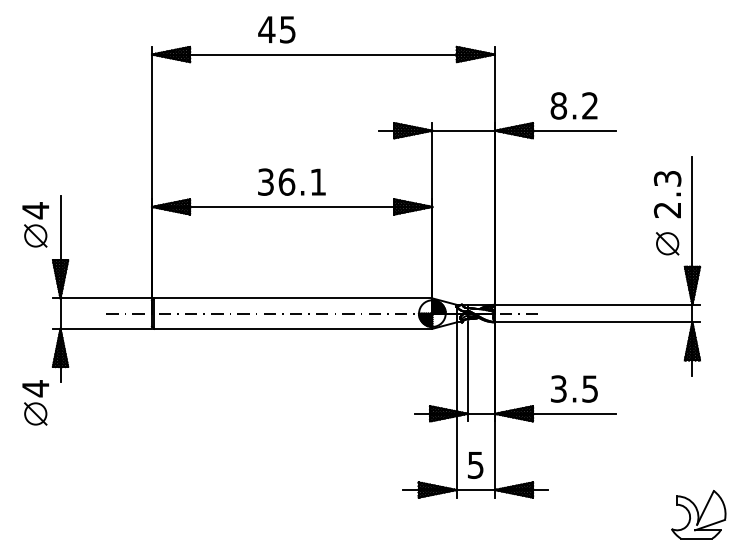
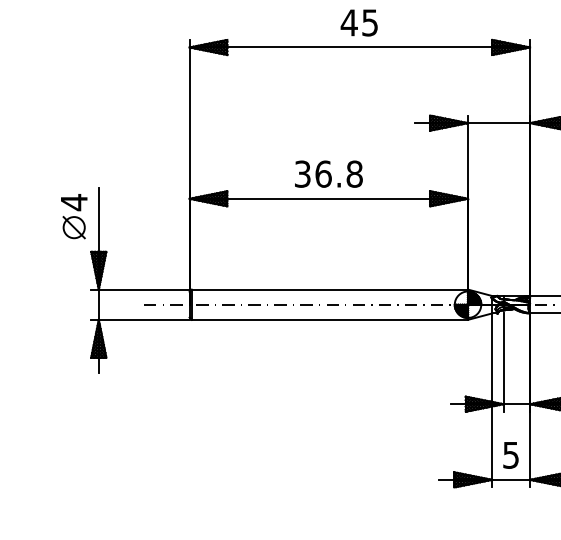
text: (276, 29) -> (358, 22), moved
text: (318, 181) -> (354, 173), 36.1 -> 36.8
part: (35, 402) -> (73, 392), removed

